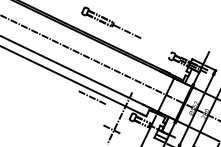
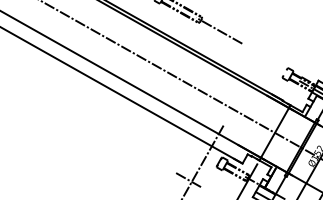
line: (91, 97) -> (160, 129), removed

